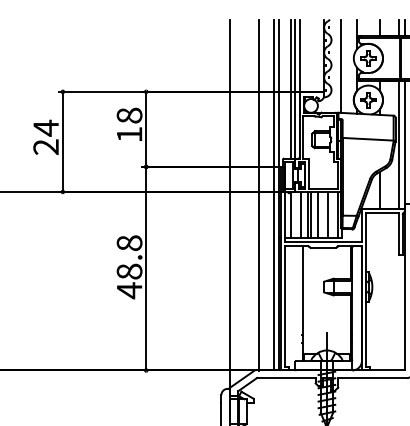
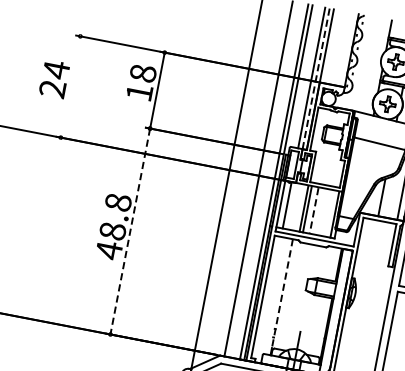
line: (341, 65) -> (367, 63), removed
line: (295, 88) -> (316, 78), solid -> dashed
line: (62, 141) -> (70, 86), removed
line: (301, 214) -> (297, 206), removed
line: (327, 214) -> (324, 211), removed
line: (317, 215) -> (313, 211), solid -> dashed
line: (146, 268) -> (130, 231), solid -> dashed
line: (302, 300) -> (282, 294), solid -> dashed

